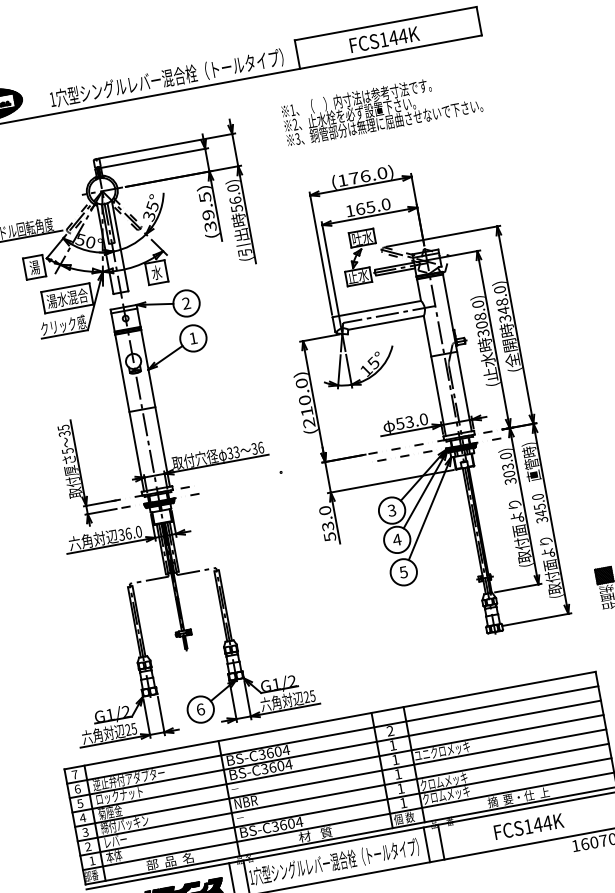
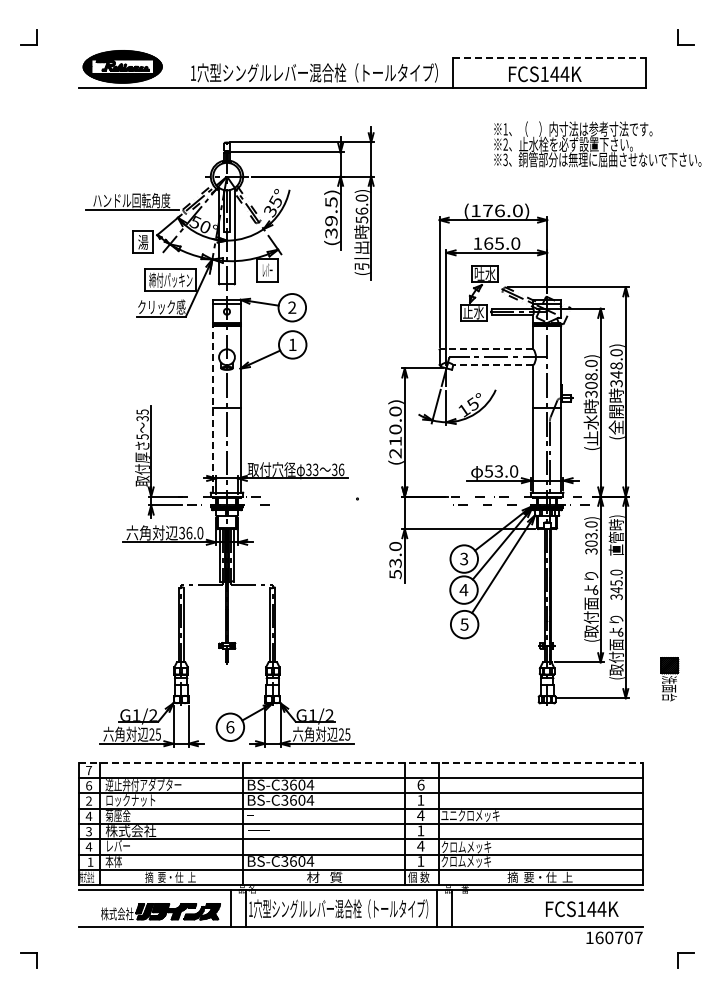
line: (385, 24) -> (549, 58), solid -> dashed
text: (381, 108) -> (597, 144), moved
text: (156, 272) -> (267, 270), 水 -> レバー
text: (66, 297) -> (170, 279), 湯水混合 -> 締付パッキン
line: (376, 309) -> (486, 349), solid -> dashed
line: (385, 323) -> (492, 365), solid -> dashed
line: (129, 413) -> (213, 409), solid -> dashed
line: (330, 720) -> (361, 762), solid -> dashed
text: (389, 730) -> (420, 784), 2 -> 6
text: (395, 759) -> (420, 815), 1 -> 4
text: (400, 788) -> (420, 845), 1 -> 4
text: (246, 801) -> (259, 830), NBR -> ―
text: (79, 803) -> (88, 800), 5 -> 2
text: (124, 825) -> (130, 831), 締付パッキン -> 株式会社
text: (529, 826) -> (582, 909), moved
text: (87, 846) -> (88, 846), 2 -> 4
text: (170, 861) -> (170, 877), 部  品  名 -> 摘  要・仕  上
text: (91, 874) -> (87, 876), 部番 -> 株式会社

